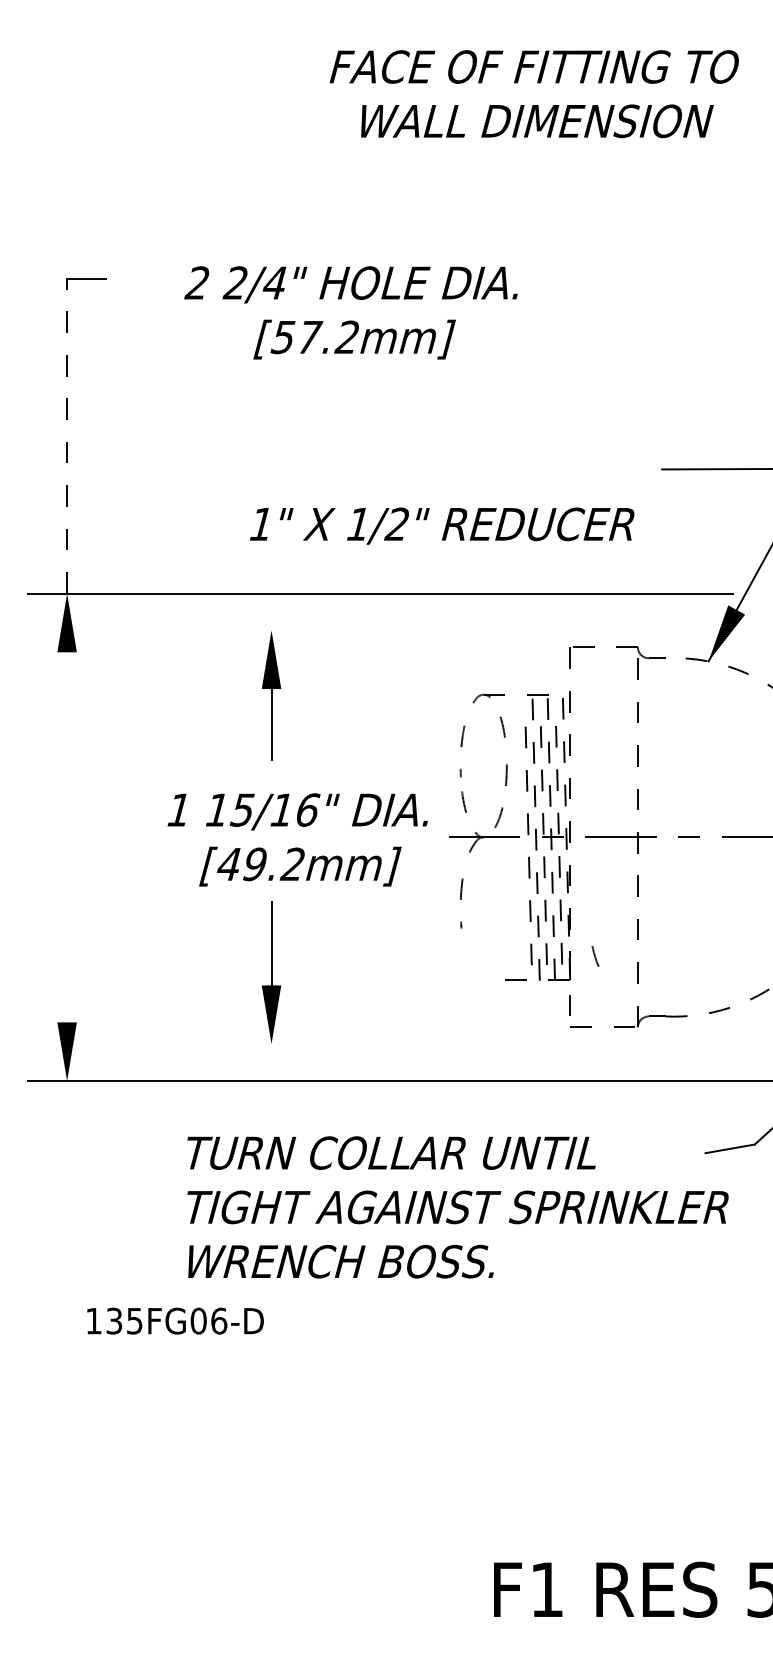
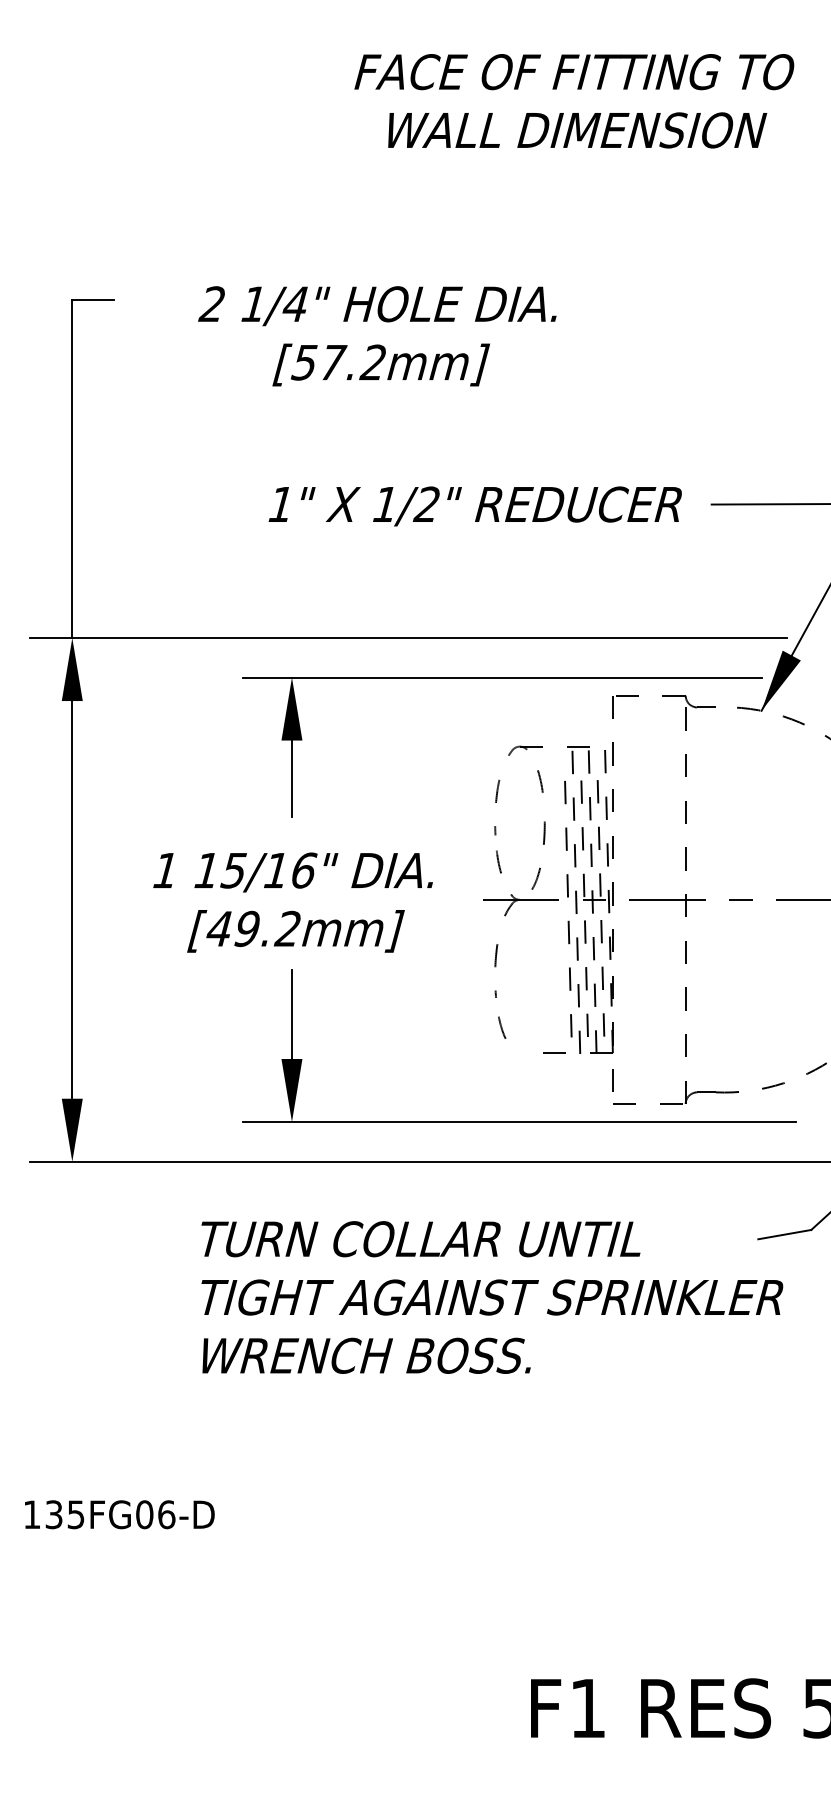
text: (234, 282) -> (252, 303), 2/4" -> 1/4"
line: (67, 435) -> (72, 468), dashed -> solid
text: (441, 526) -> (474, 506), moved
line: (467, 630) -> (502, 677), added
line: (67, 837) -> (72, 899), added
text: (297, 839) -> (292, 902), moved
line: (595, 956) -> (502, 1027), moved
line: (483, 1044) -> (519, 1122), added
text: (175, 1320) -> (119, 1514), moved

